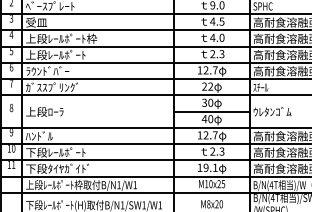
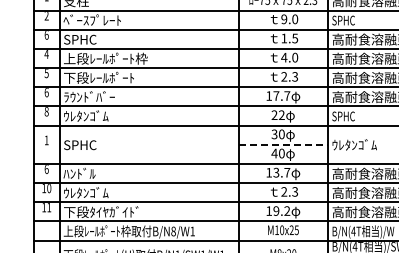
text: (11, 19) -> (46, 35), 3 -> 6
text: (212, 21) -> (284, 38), 4.5 -> 1.5
text: (40, 22) -> (80, 39), 受皿 -> SPHC
text: (30, 54) -> (69, 77), 上段ﾚｰﾙﾎﾟｰﾄ -> 下段ﾚｰﾙﾎﾟｰﾄ
text: (206, 69) -> (276, 95), 12.7 -> 17.7
text: (11, 83) -> (46, 111), 7 -> 8
text: (52, 86) -> (94, 115), ｶﾞｽｽﾌﾟﾘﾝｸﾞ -> ｳﾚﾀﾝｺﾞﾑ
text: (262, 87) -> (343, 116), ｽﾁｰﾙ -> SPHC
text: (11, 108) -> (46, 140), 8 -> 1
text: (44, 111) -> (85, 144), 上段ﾛｰﾗ -> SPHC
line: (212, 111) -> (283, 144), solid -> dashed
text: (11, 132) -> (46, 169), 9 -> 6
text: (206, 135) -> (276, 172), 12.7 -> 13.7
text: (55, 152) -> (98, 192), 下段ﾚｰﾙﾎﾟｰﾄ -> ｳﾚﾀﾝｺﾞﾑ
text: (215, 167) -> (287, 210), 19.1 -> 19.2
text: (118, 185) -> (173, 231), B/N1/W1 -> B/N8/W1

